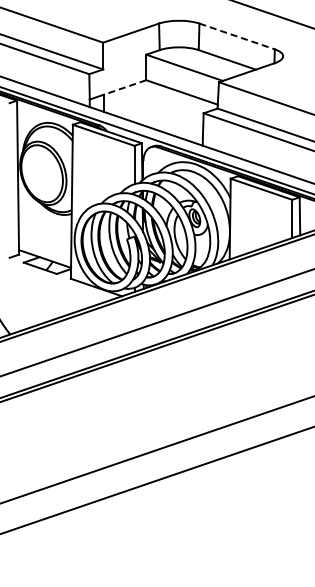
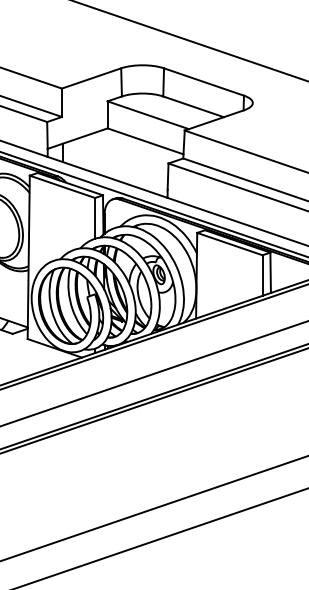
line: (237, 36) -> (204, 82), dashed -> solid
line: (124, 87) -> (84, 136), dashed -> solid

